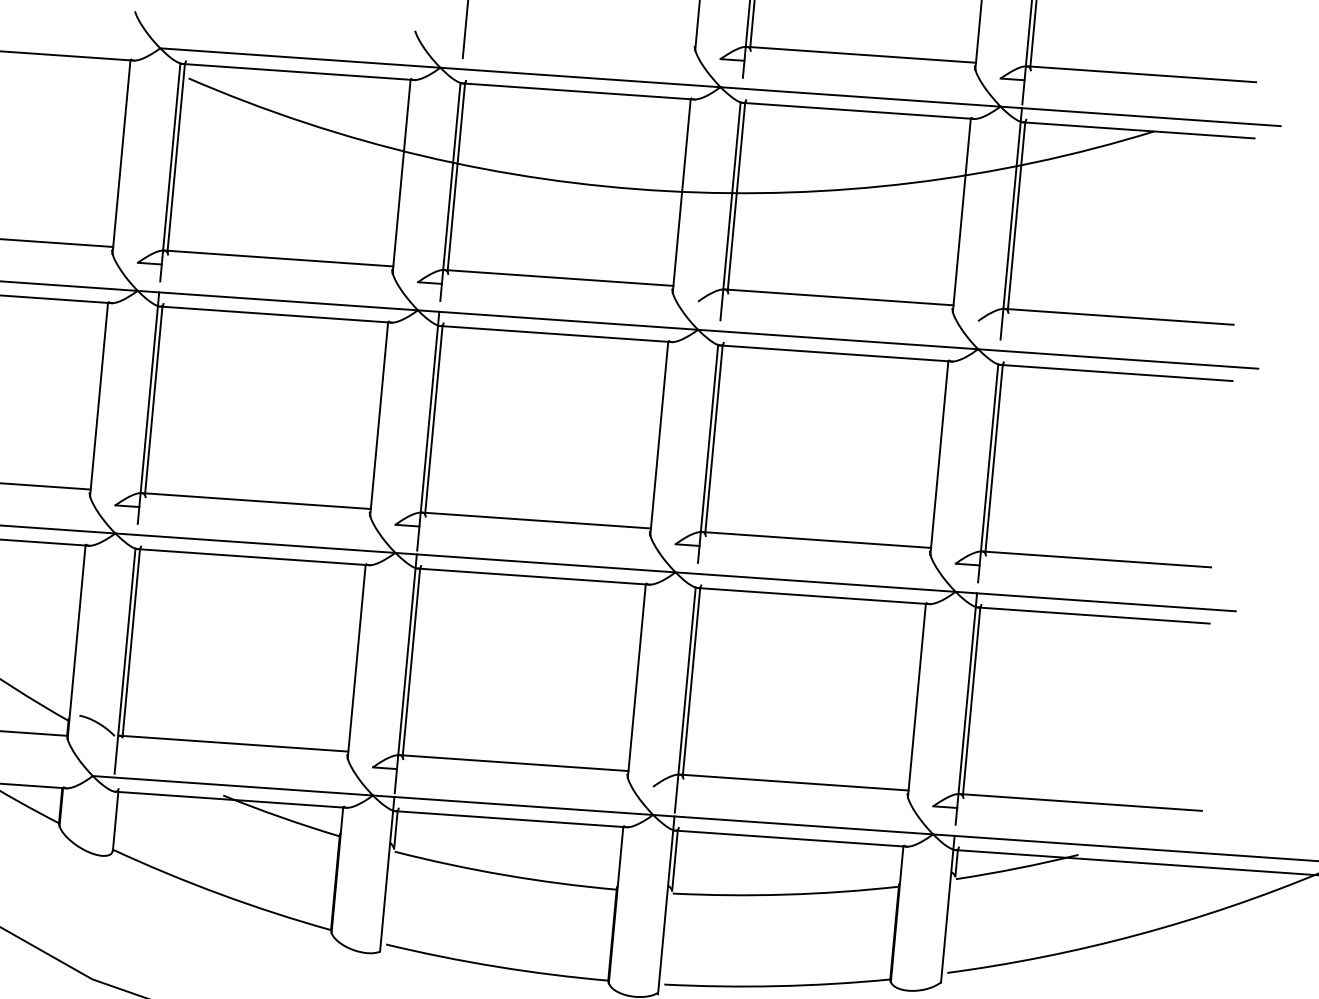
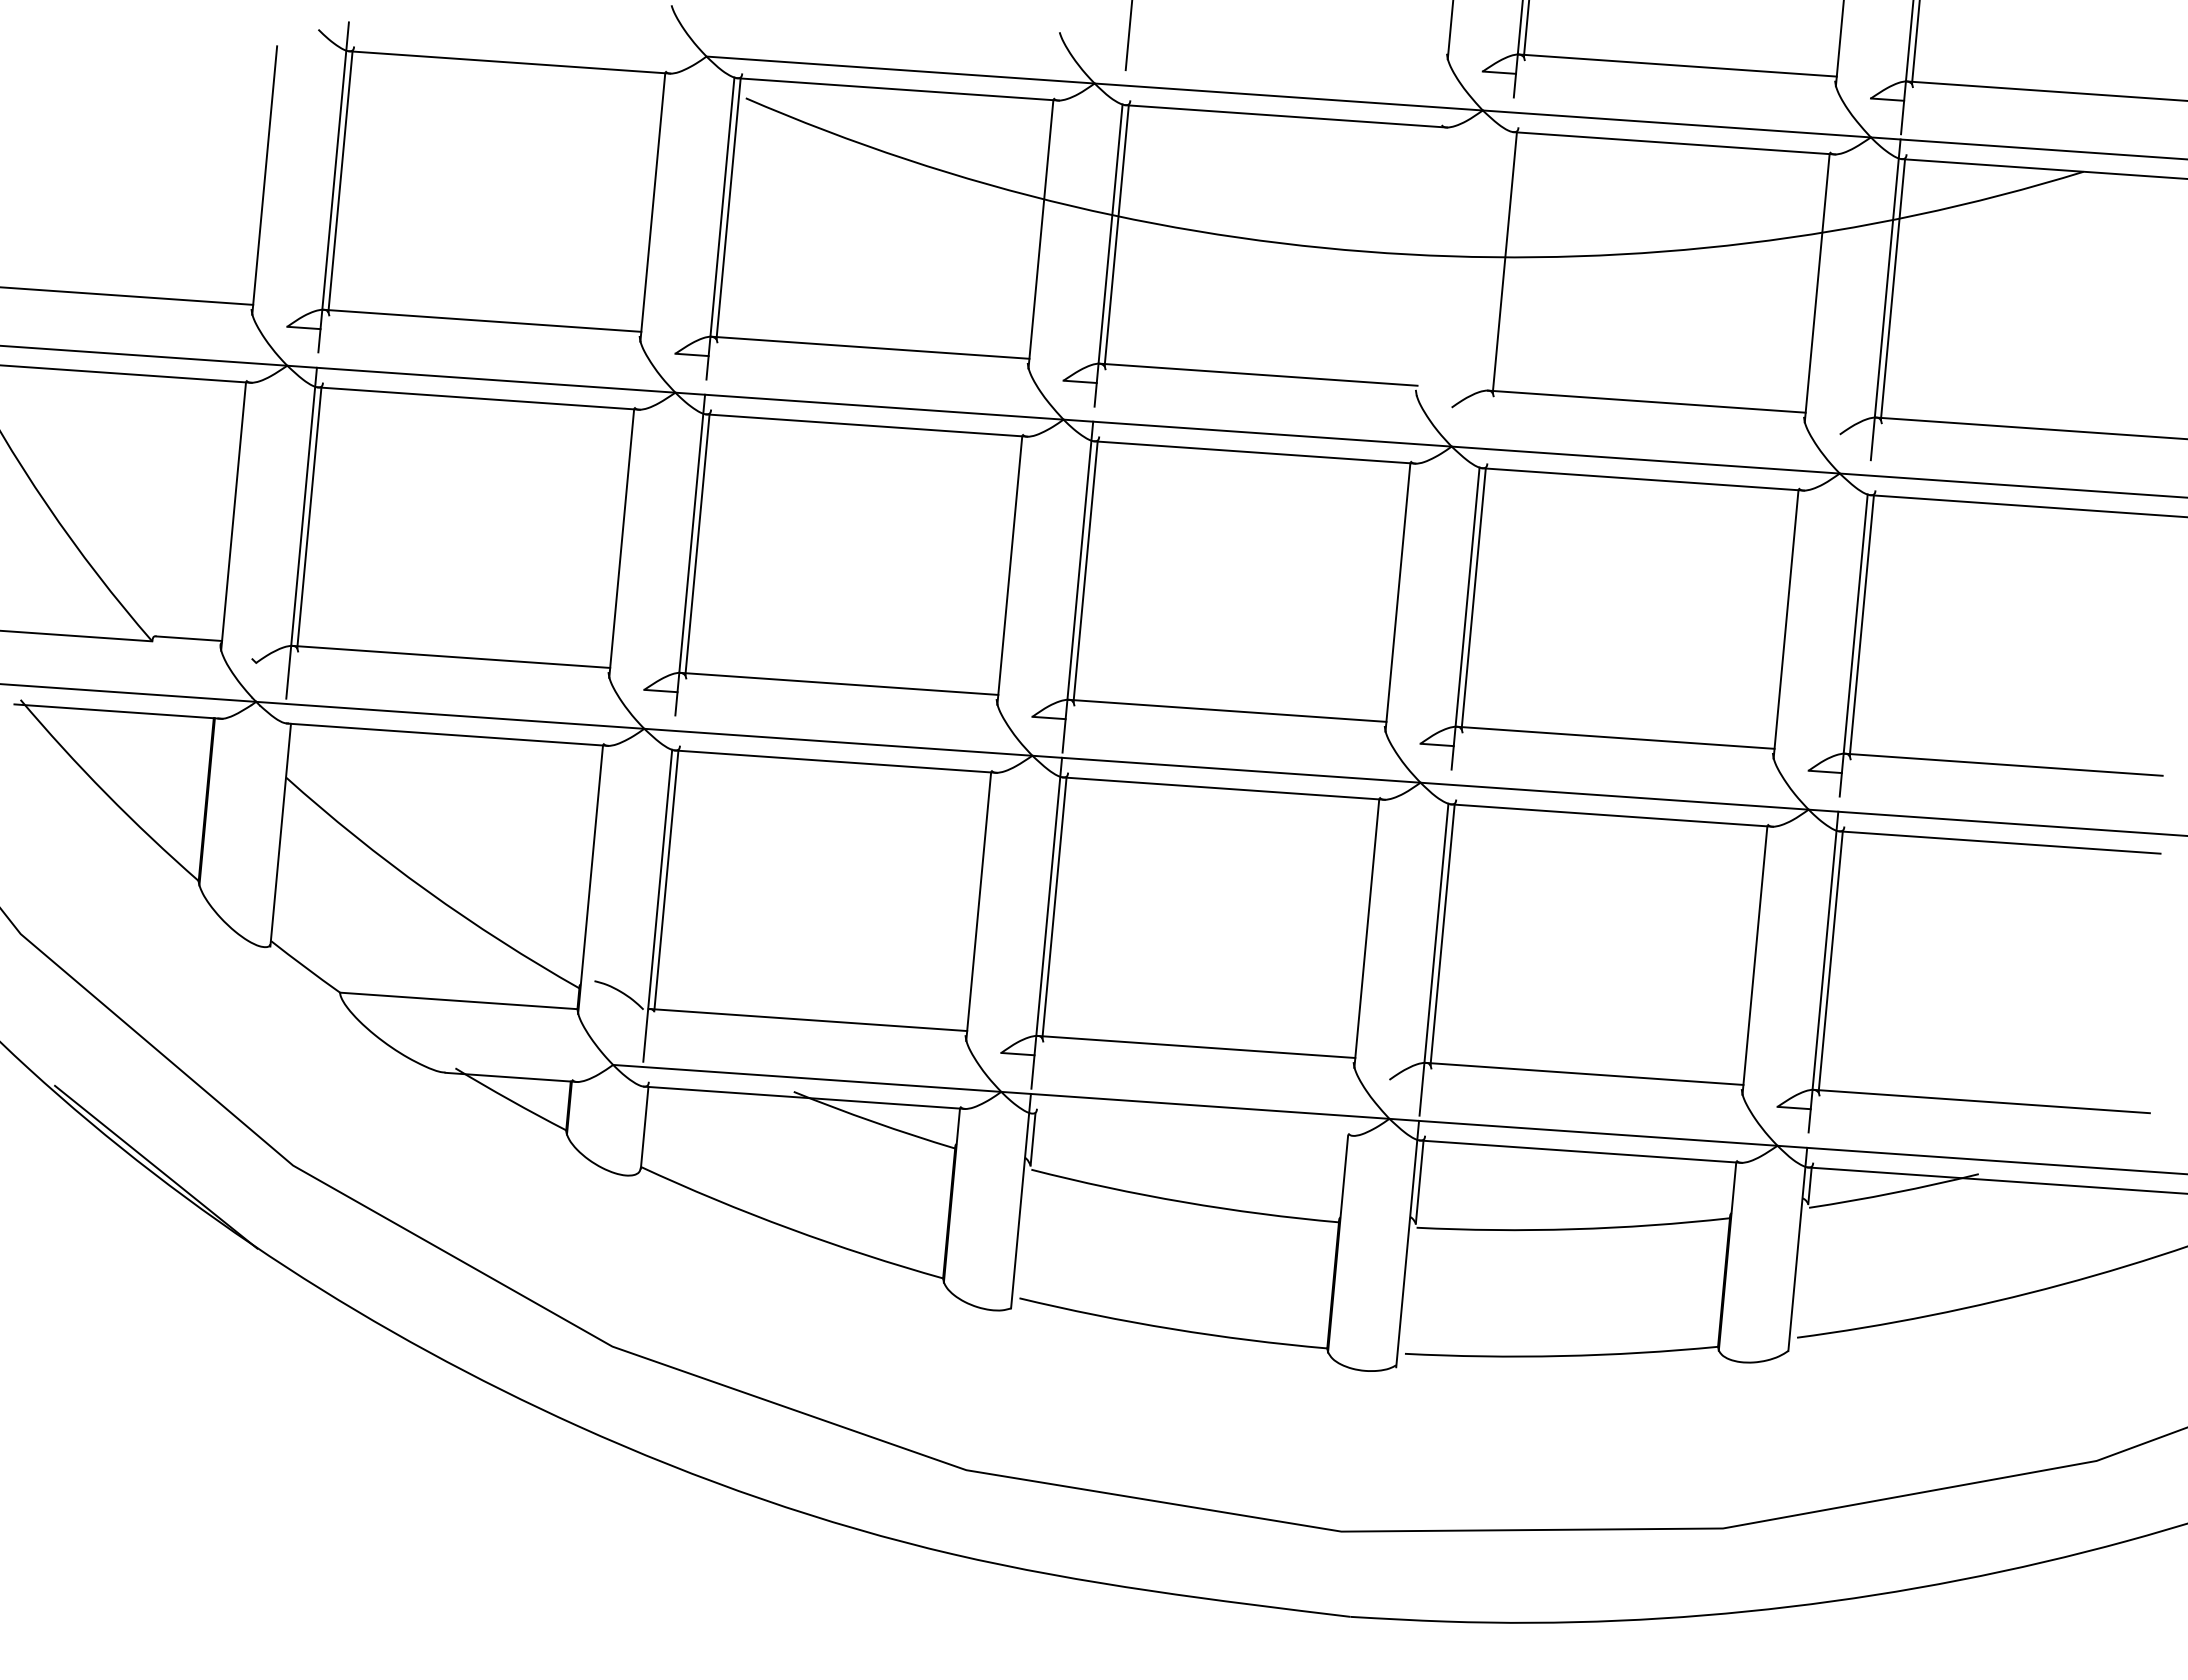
line: (681, 196) -> (1428, 261), removed
line: (730, 211) -> (1496, 282), removed
line: (510, 819) -> (1192, 1124), removed

